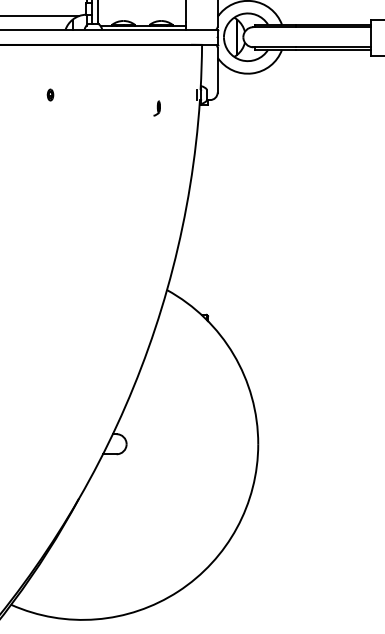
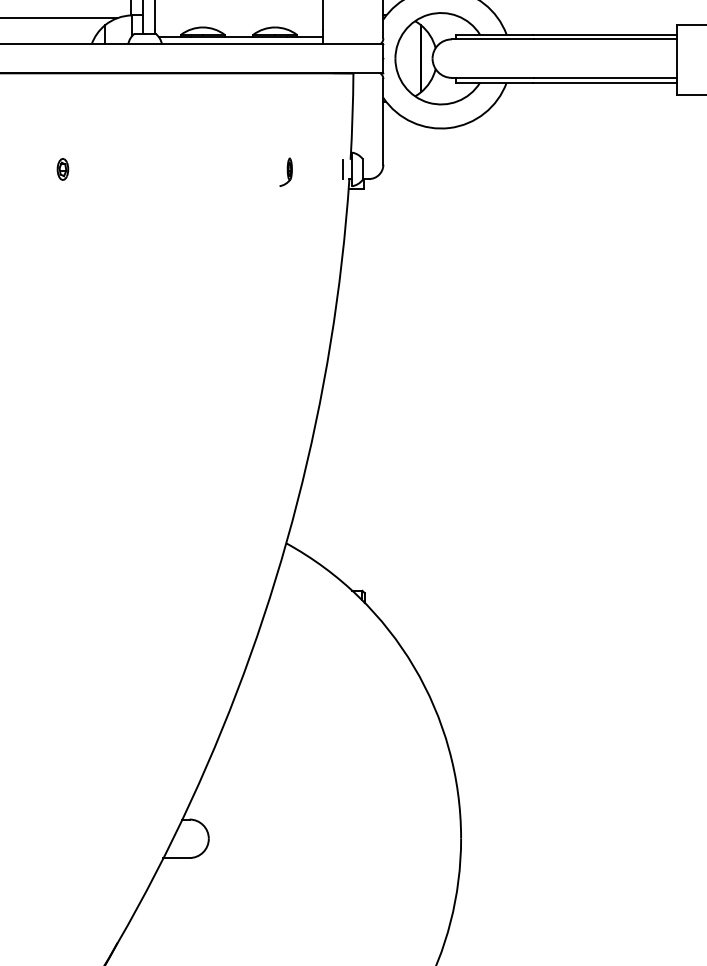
part: (156, 108) -> (285, 172), moved

